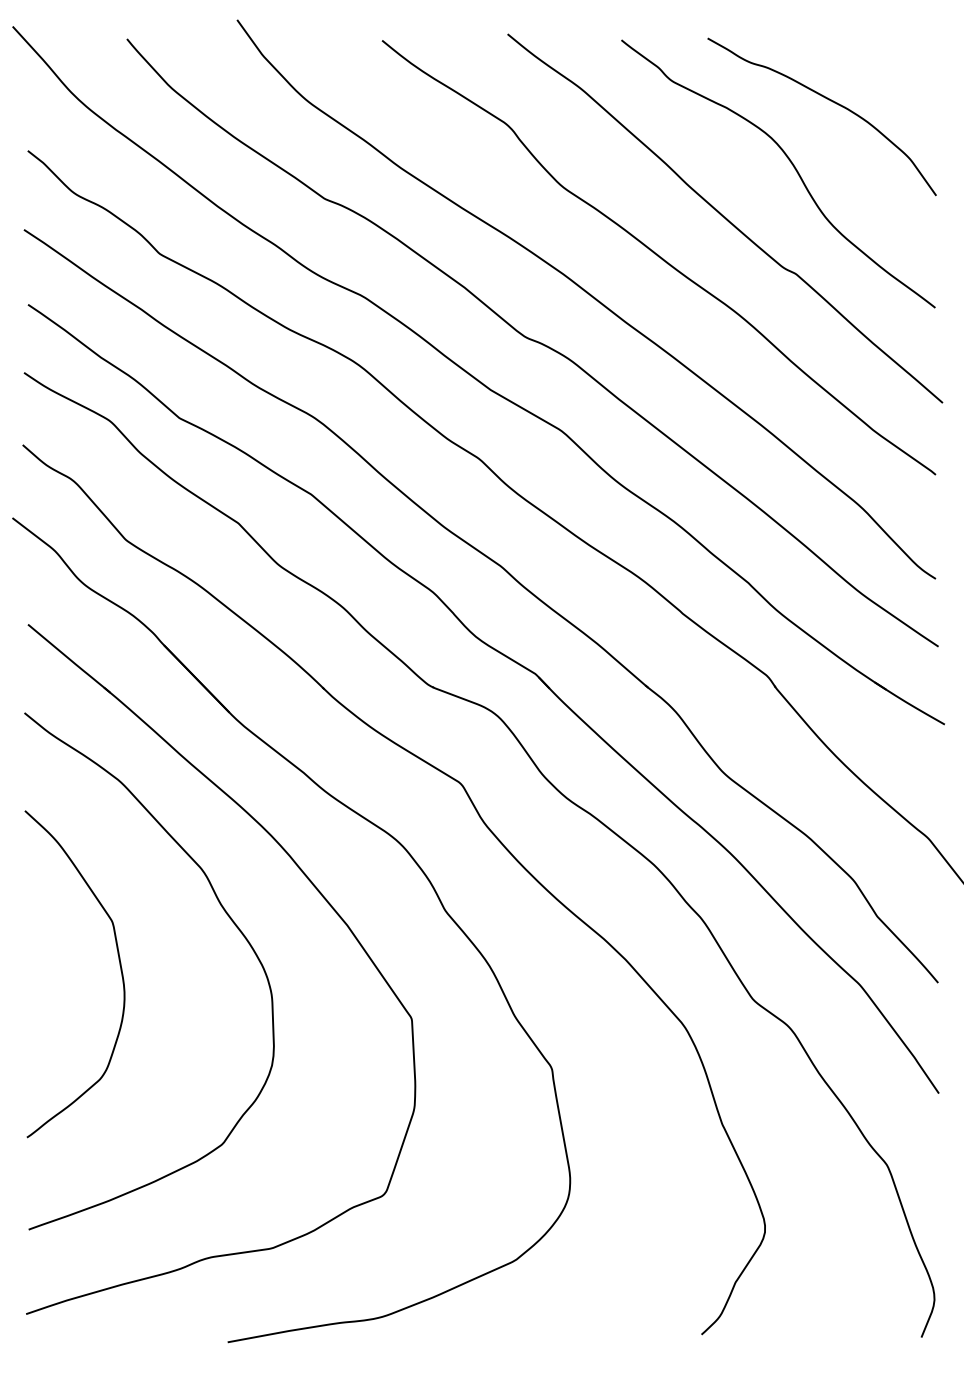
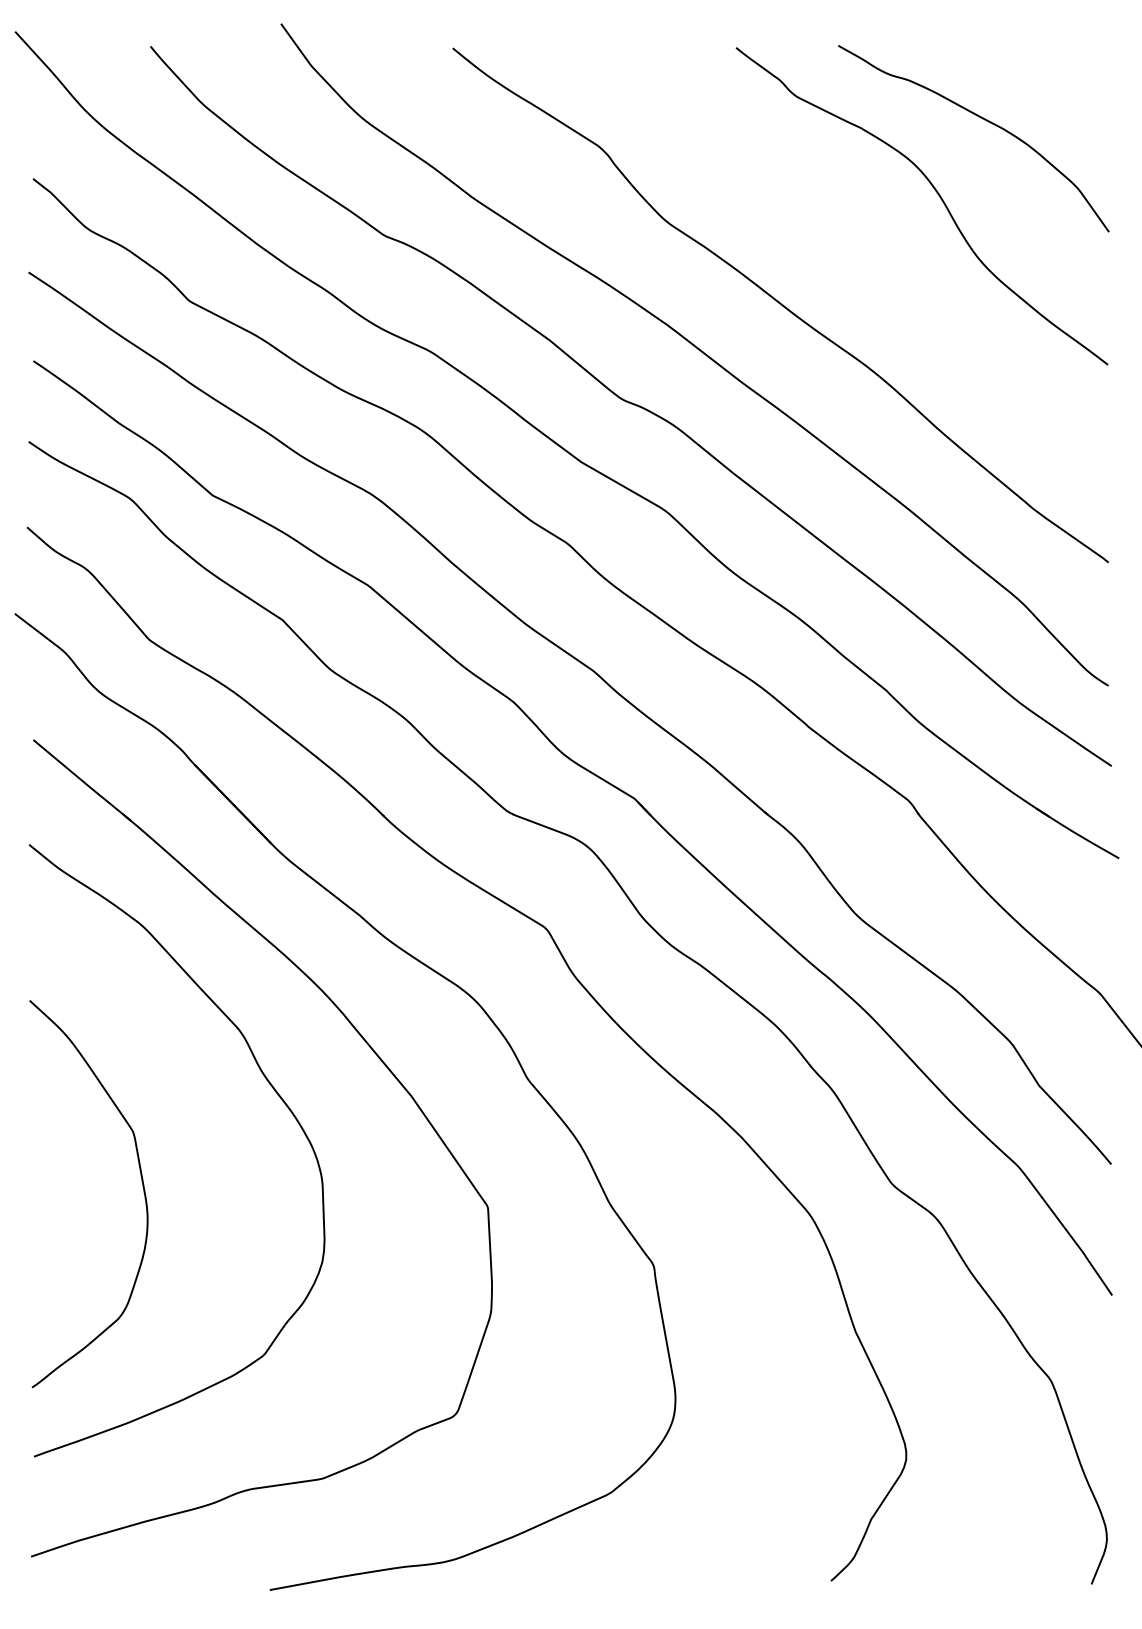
curve: (725, 218) -> (859, 258), removed
curve: (120, 968) -> (142, 1187), moved

